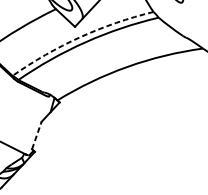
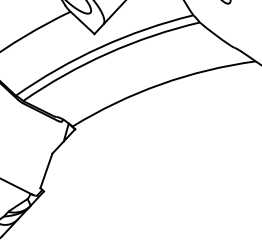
arc: (79, 37) -> (100, 47), dashed -> solid
line: (36, 135) -> (46, 170), dashed -> solid

